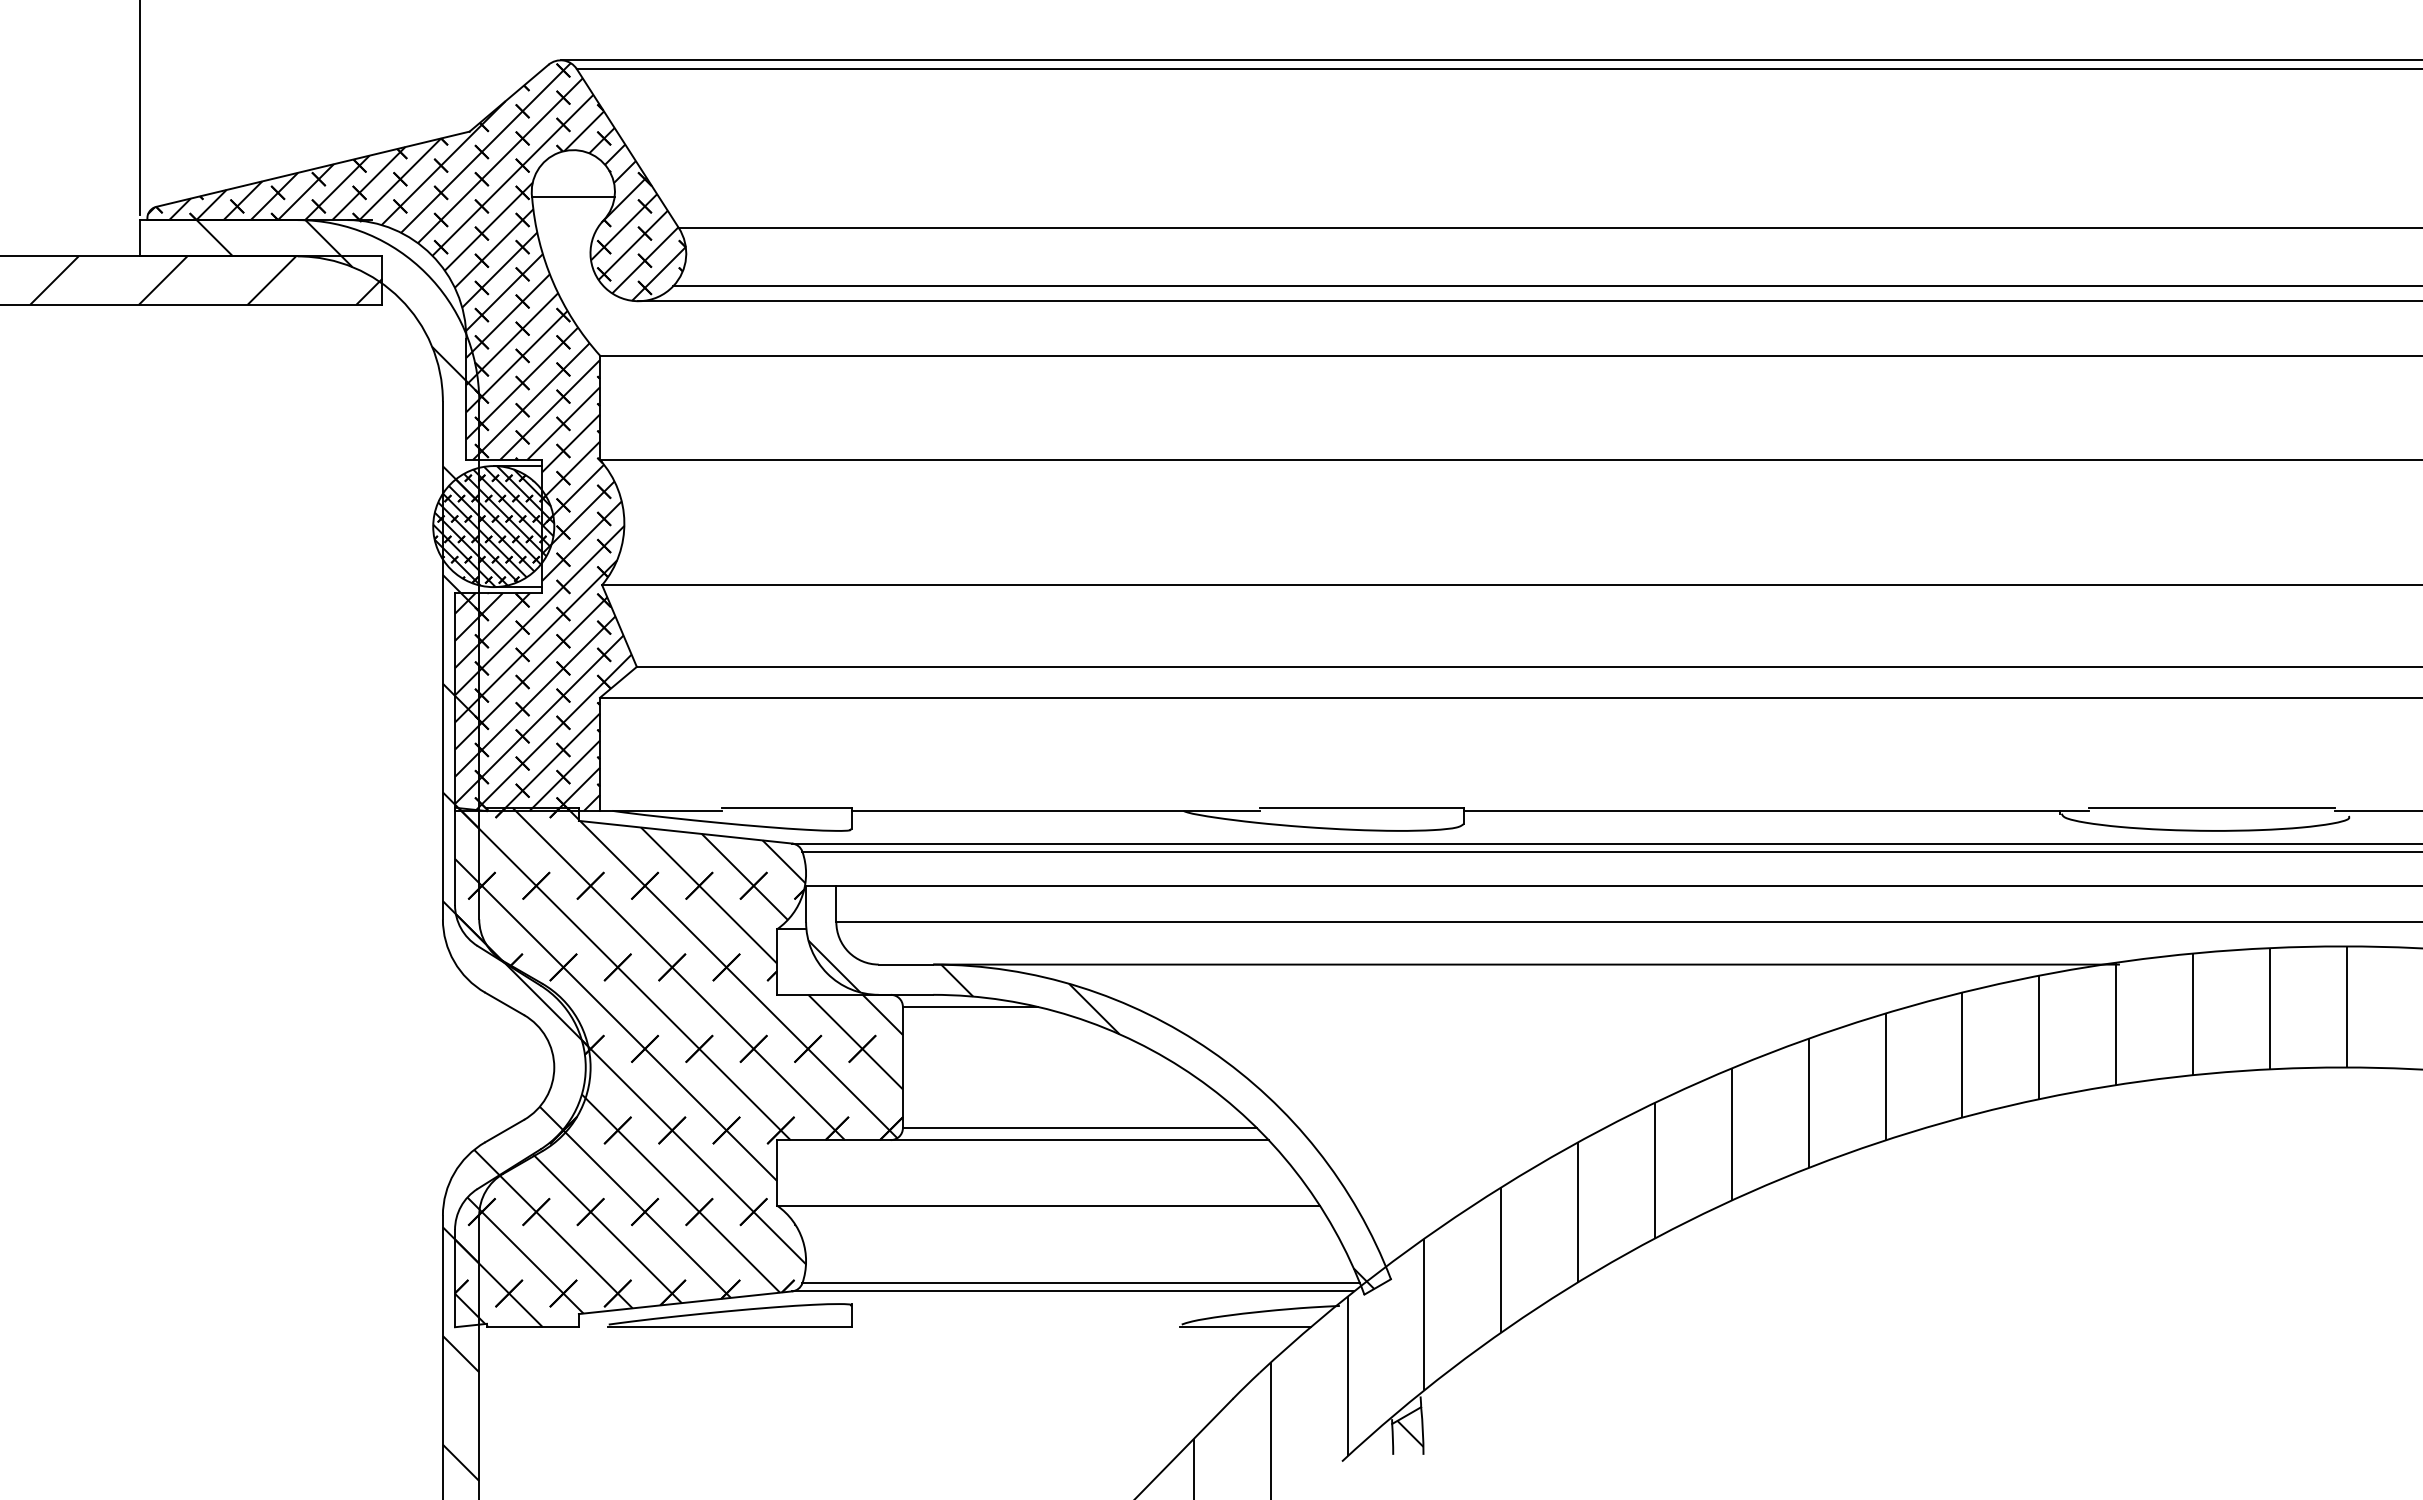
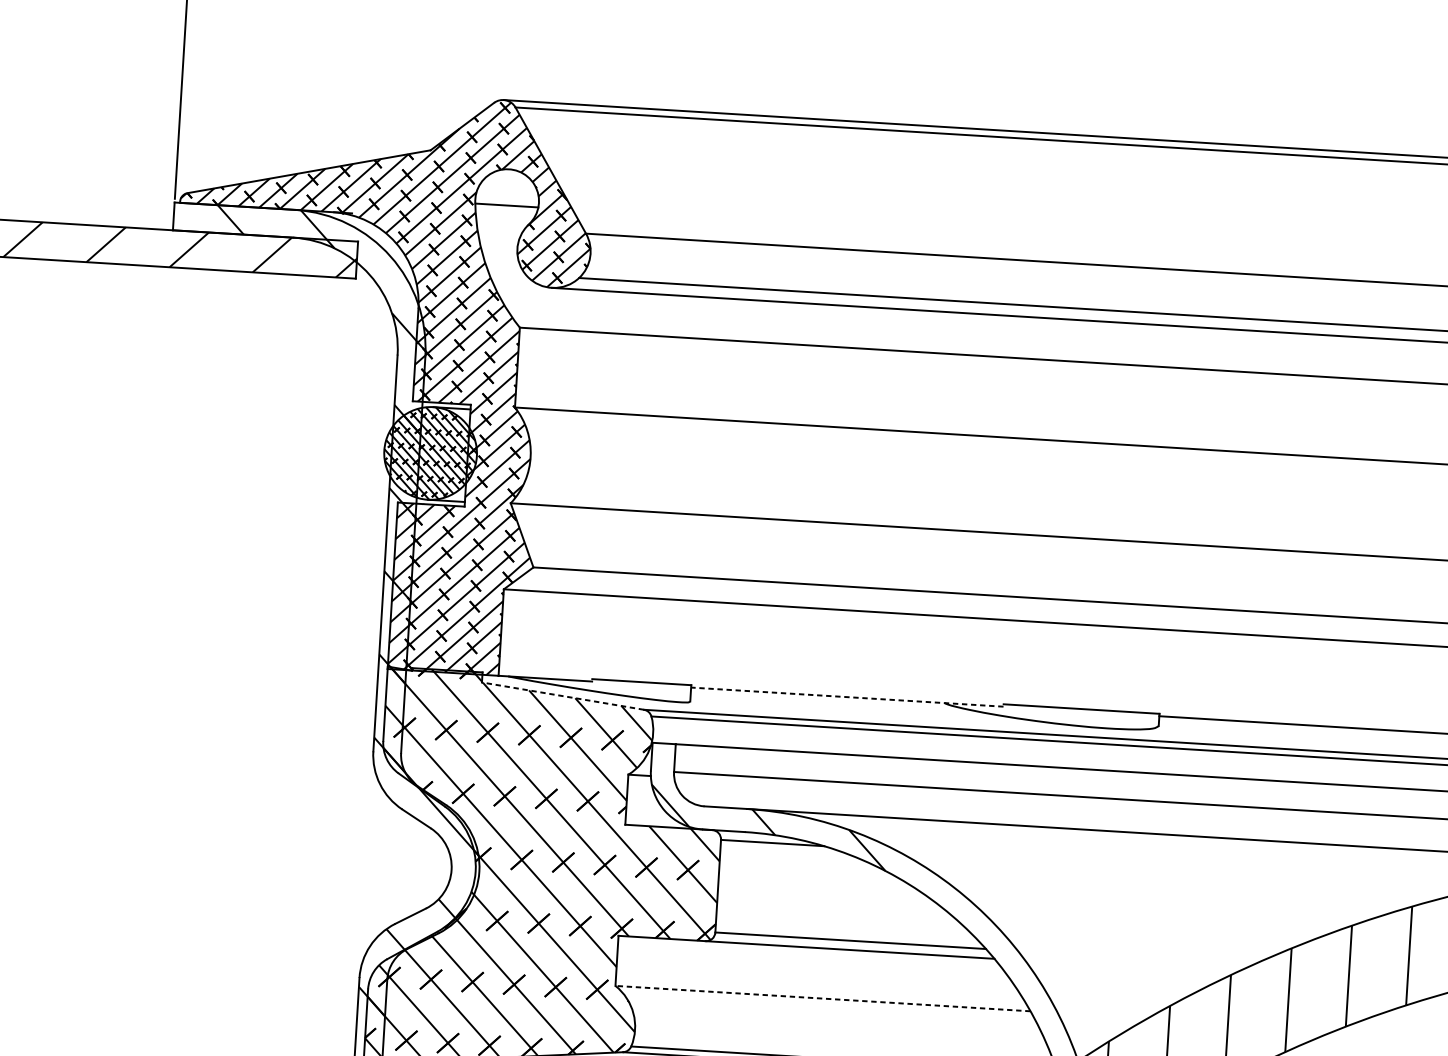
line: (1055, 810) -> (846, 696), solid -> dashed
line: (685, 832) -> (562, 696), solid -> dashed
line: (1047, 1205) -> (822, 998), solid -> dashed

